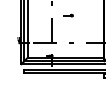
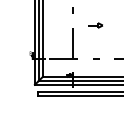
part: (68, 15) -> (92, 25), size x1.6

